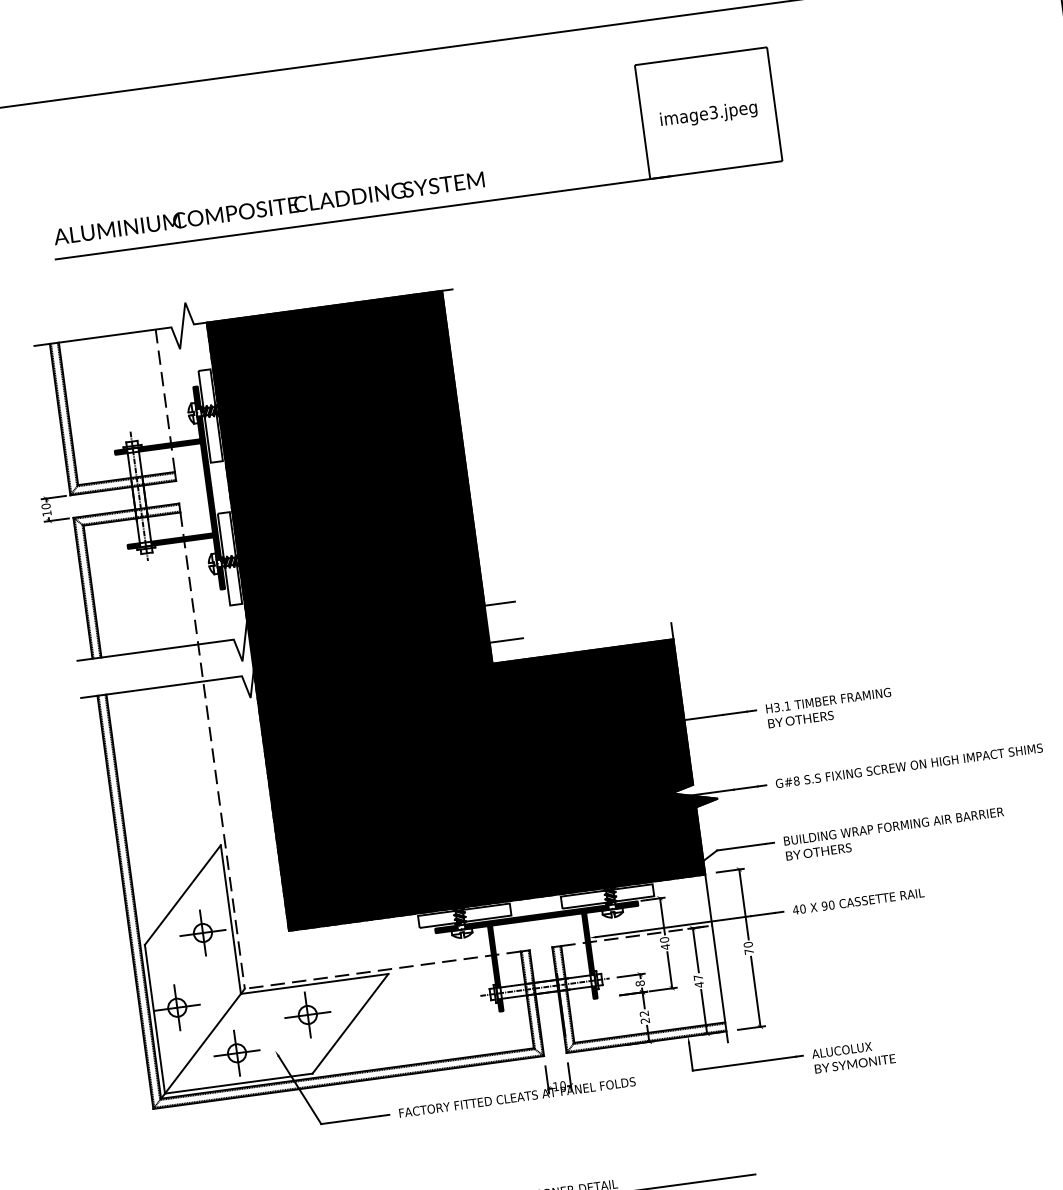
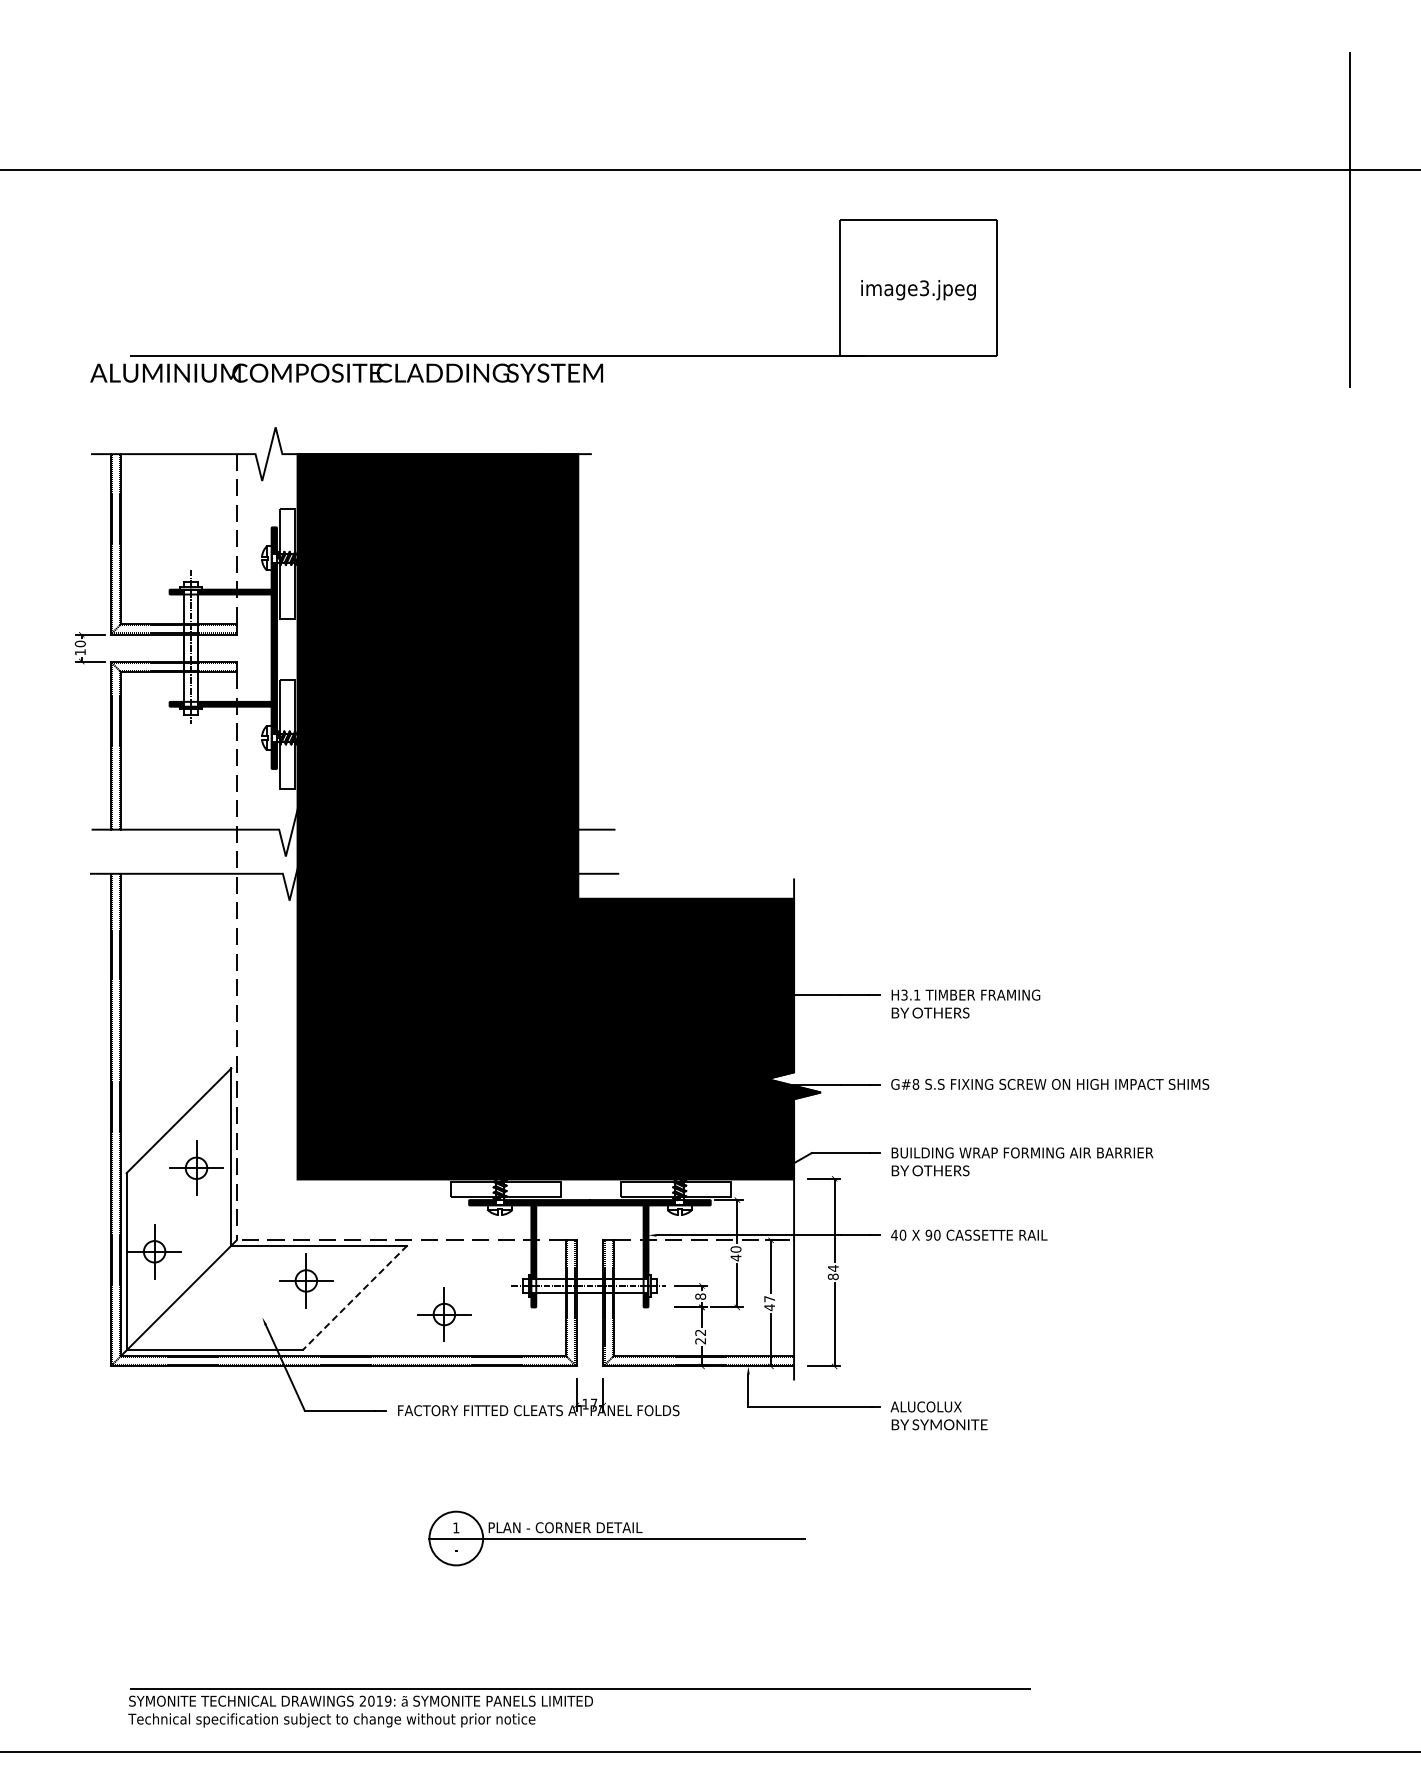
text: (268, 207) -> (346, 372), moved
text: (748, 948) -> (832, 1272), 70 -> 84
line: (350, 1024) -> (354, 1298), solid -> dashed
part: (237, 1053) -> (444, 1314), moved
text: (562, 1085) -> (593, 1403), 10 -> 17

